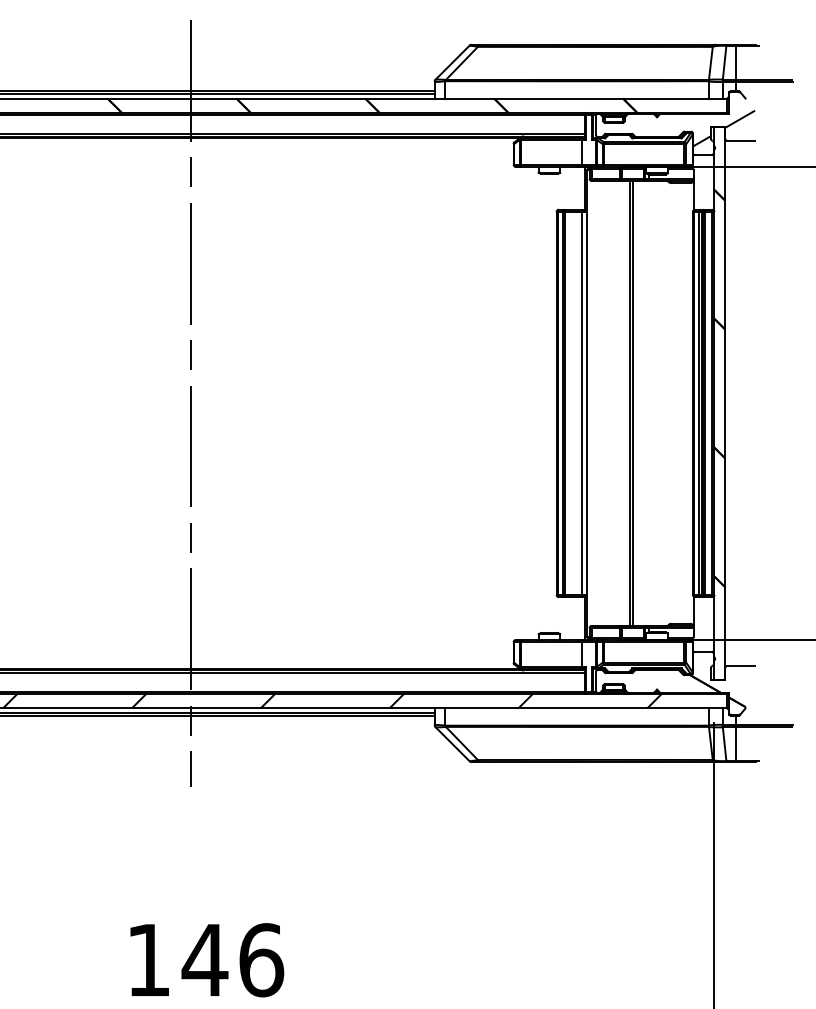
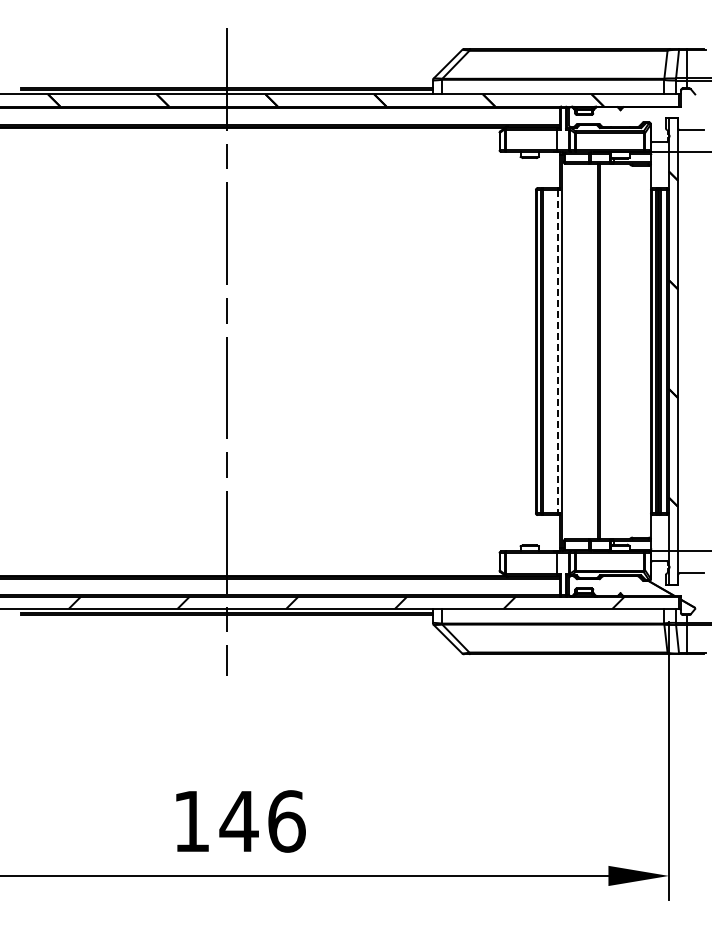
hatch: (723, 128) -> (676, 119), removed
line: (582, 403) -> (557, 351), solid -> dashed

